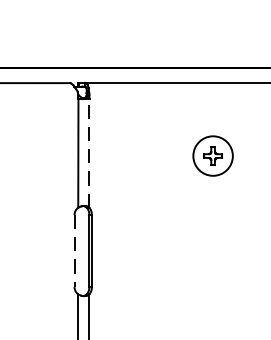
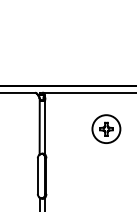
line: (90, 152) -> (45, 127), dashed -> solid
part: (213, 154) -> (106, 128), size x1.43
line: (73, 251) -> (37, 176), dashed -> solid

